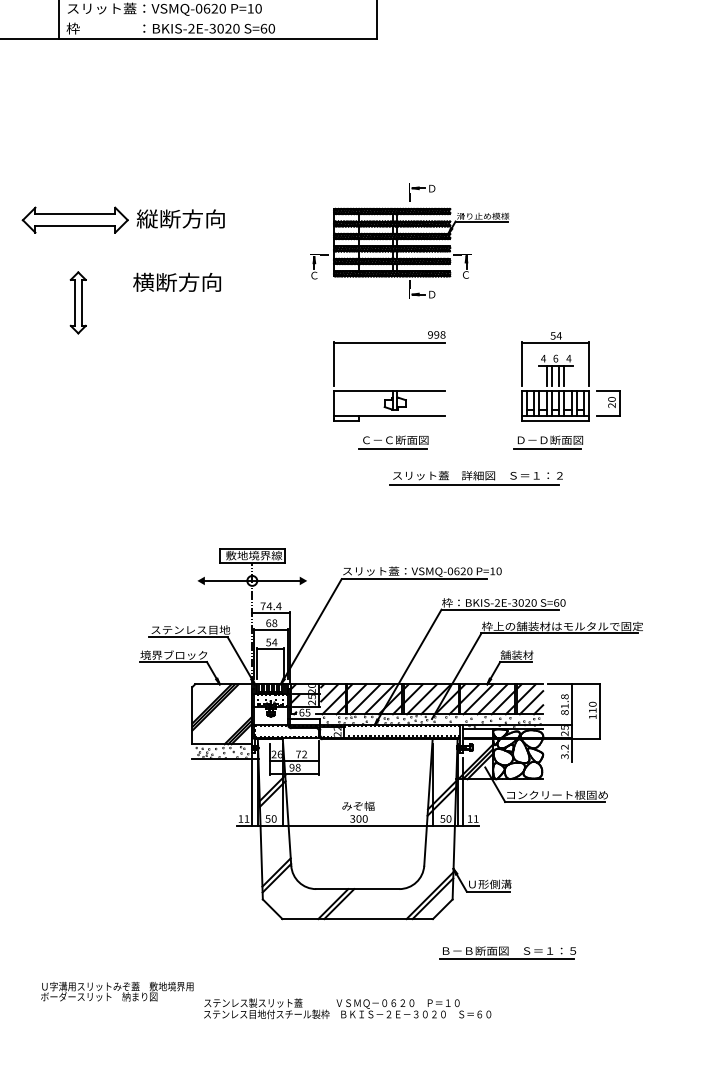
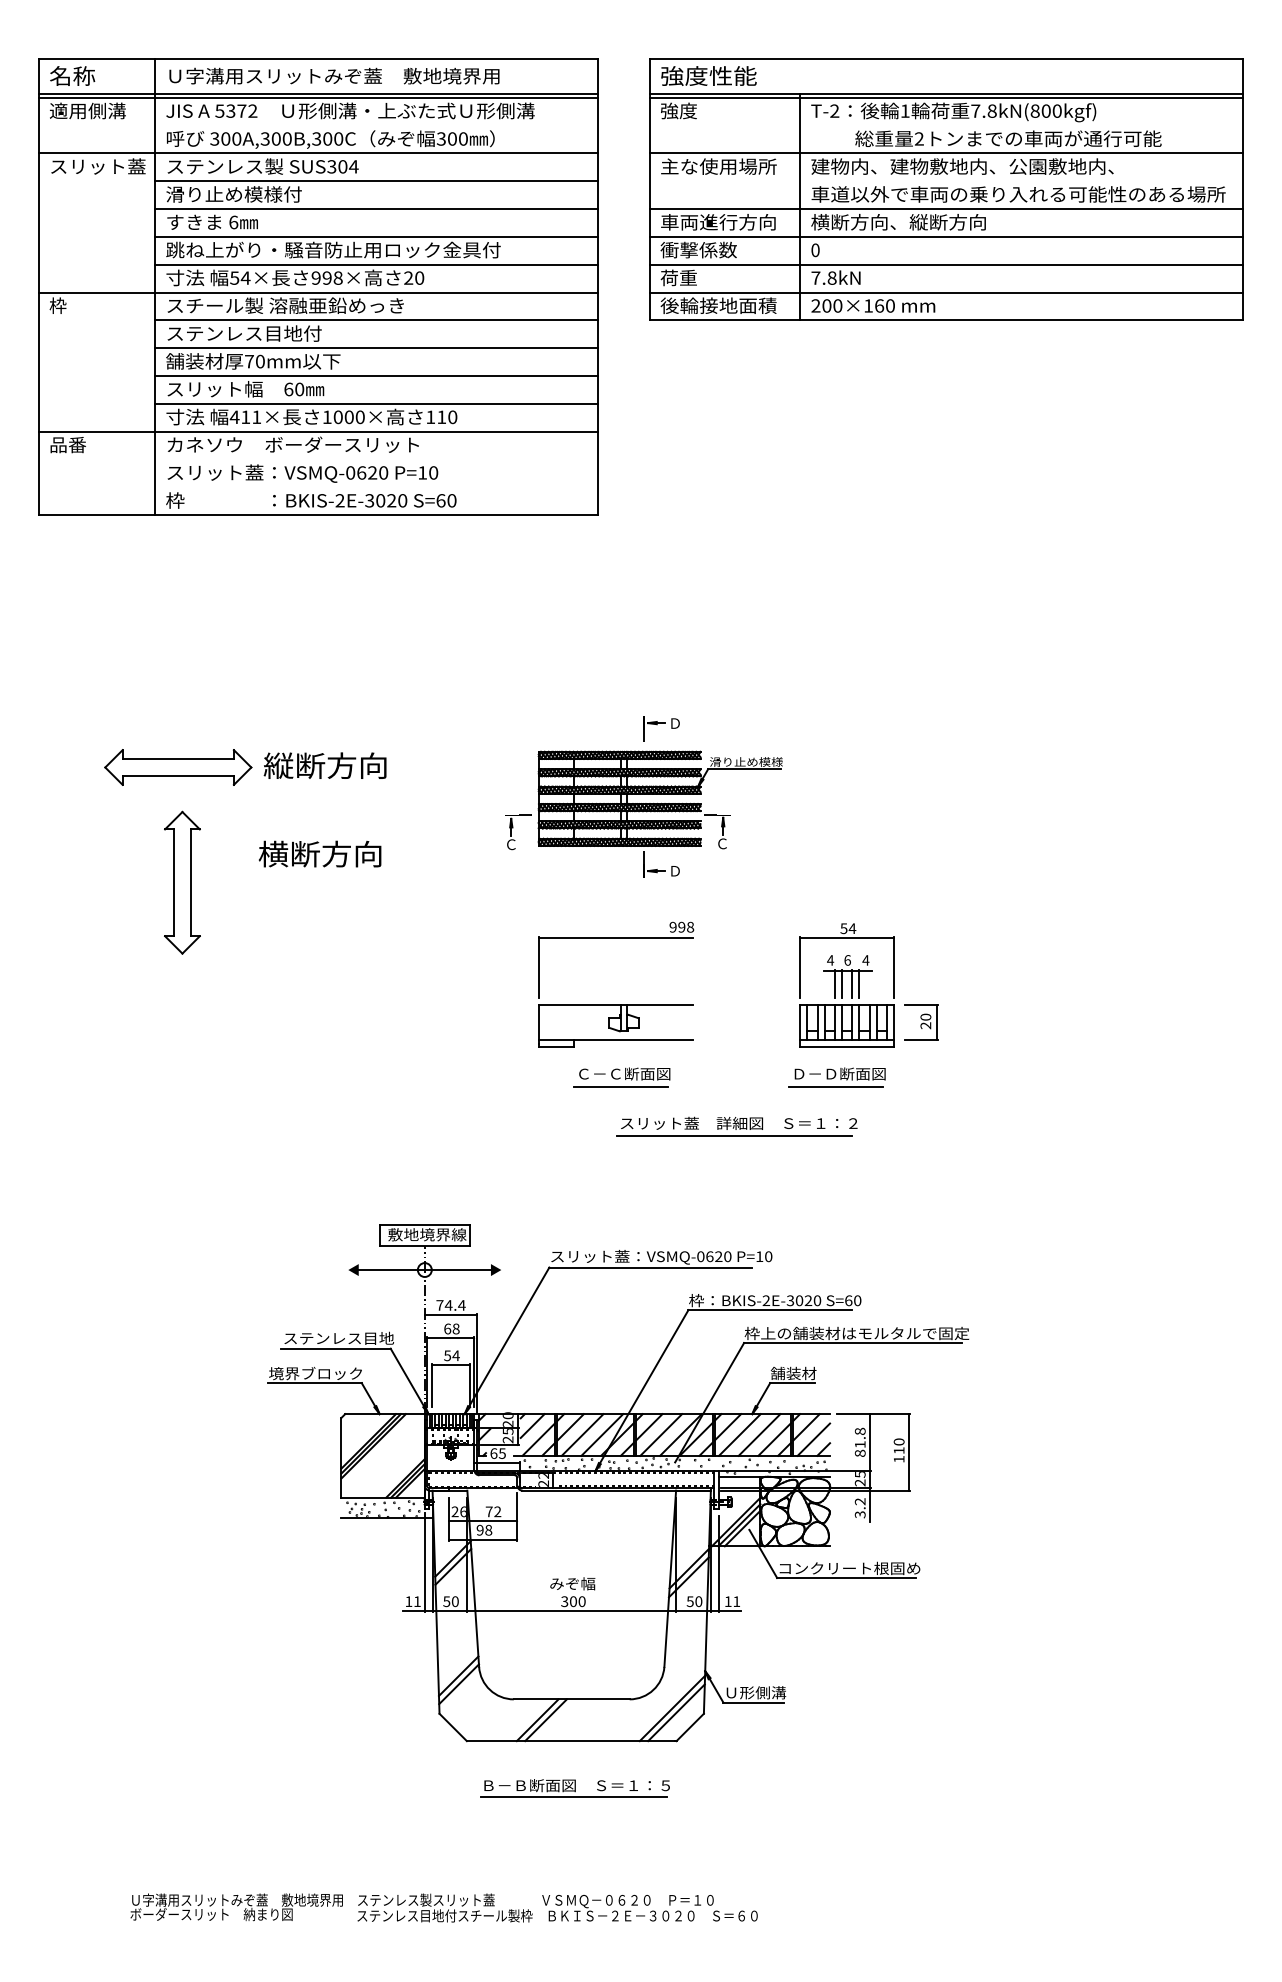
part: (78, 302) -> (182, 882), size x1.67
part: (507, 953) -> (574, 1788), moved
text: (117, 991) -> (236, 1907), moved
text: (347, 1008) -> (557, 1907), moved

